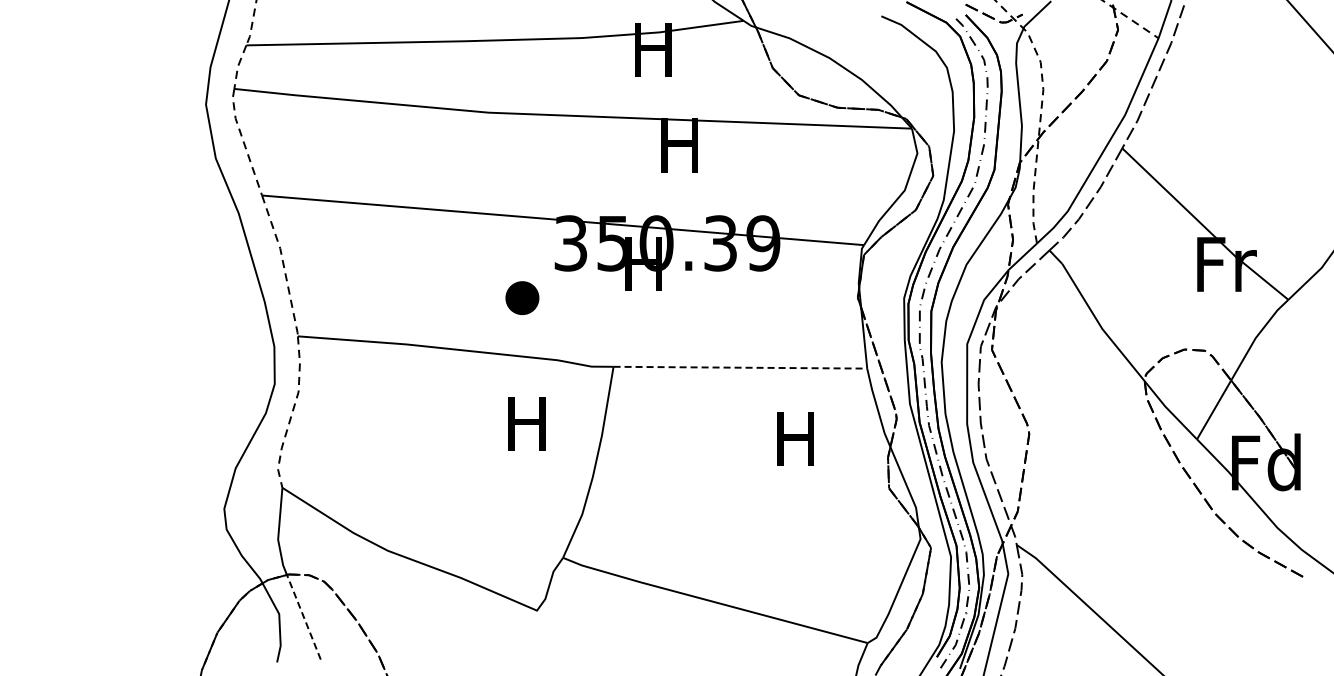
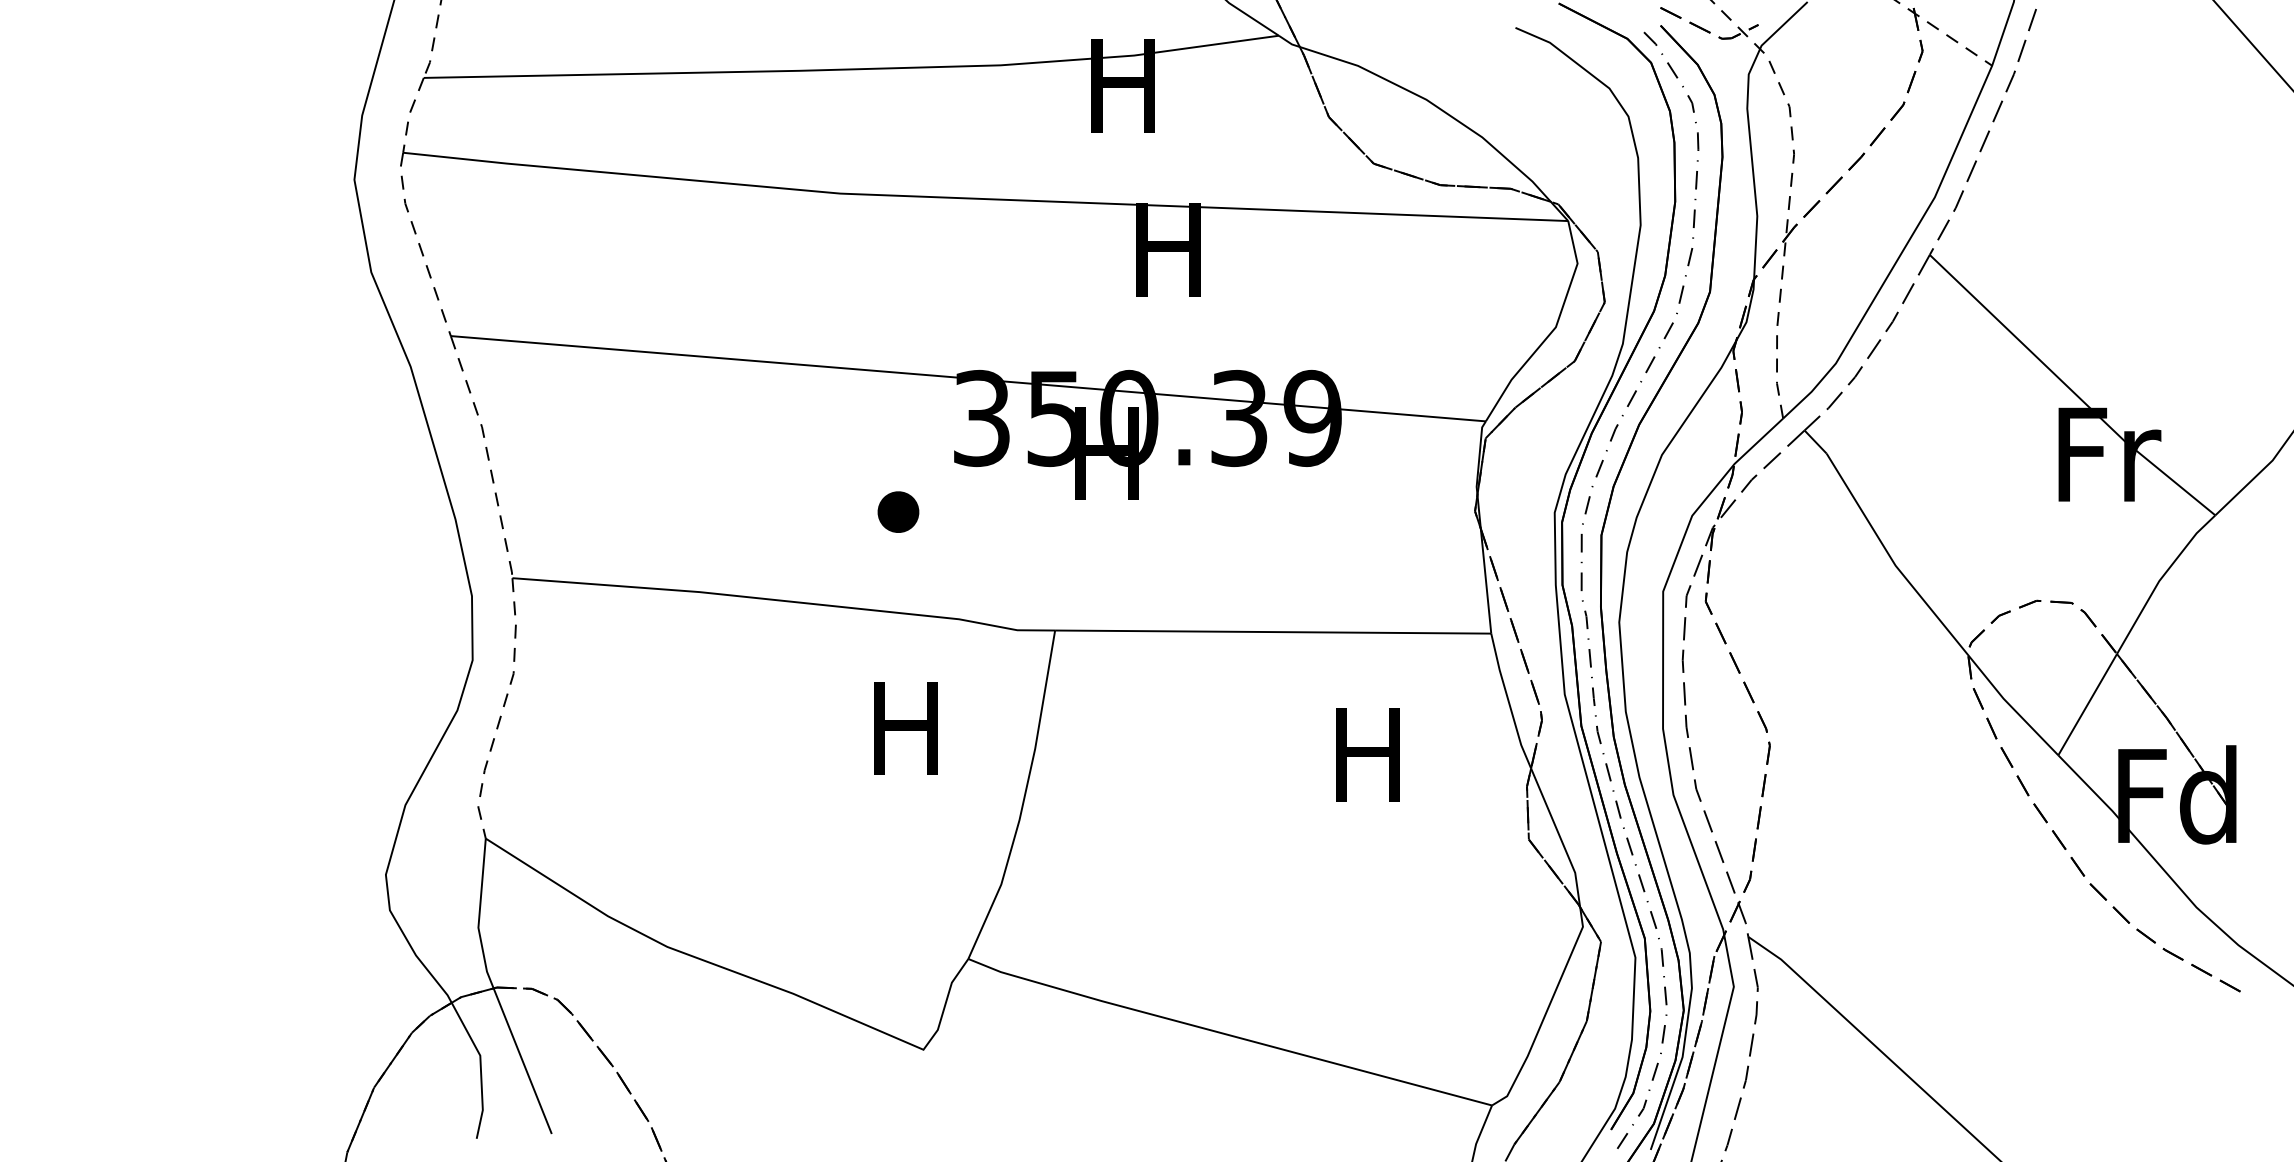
part: (522, 297) -> (898, 511), size x0.71
line: (740, 367) -> (1273, 631), dashed -> solid
line: (303, 617) -> (522, 1061), dashed -> solid

